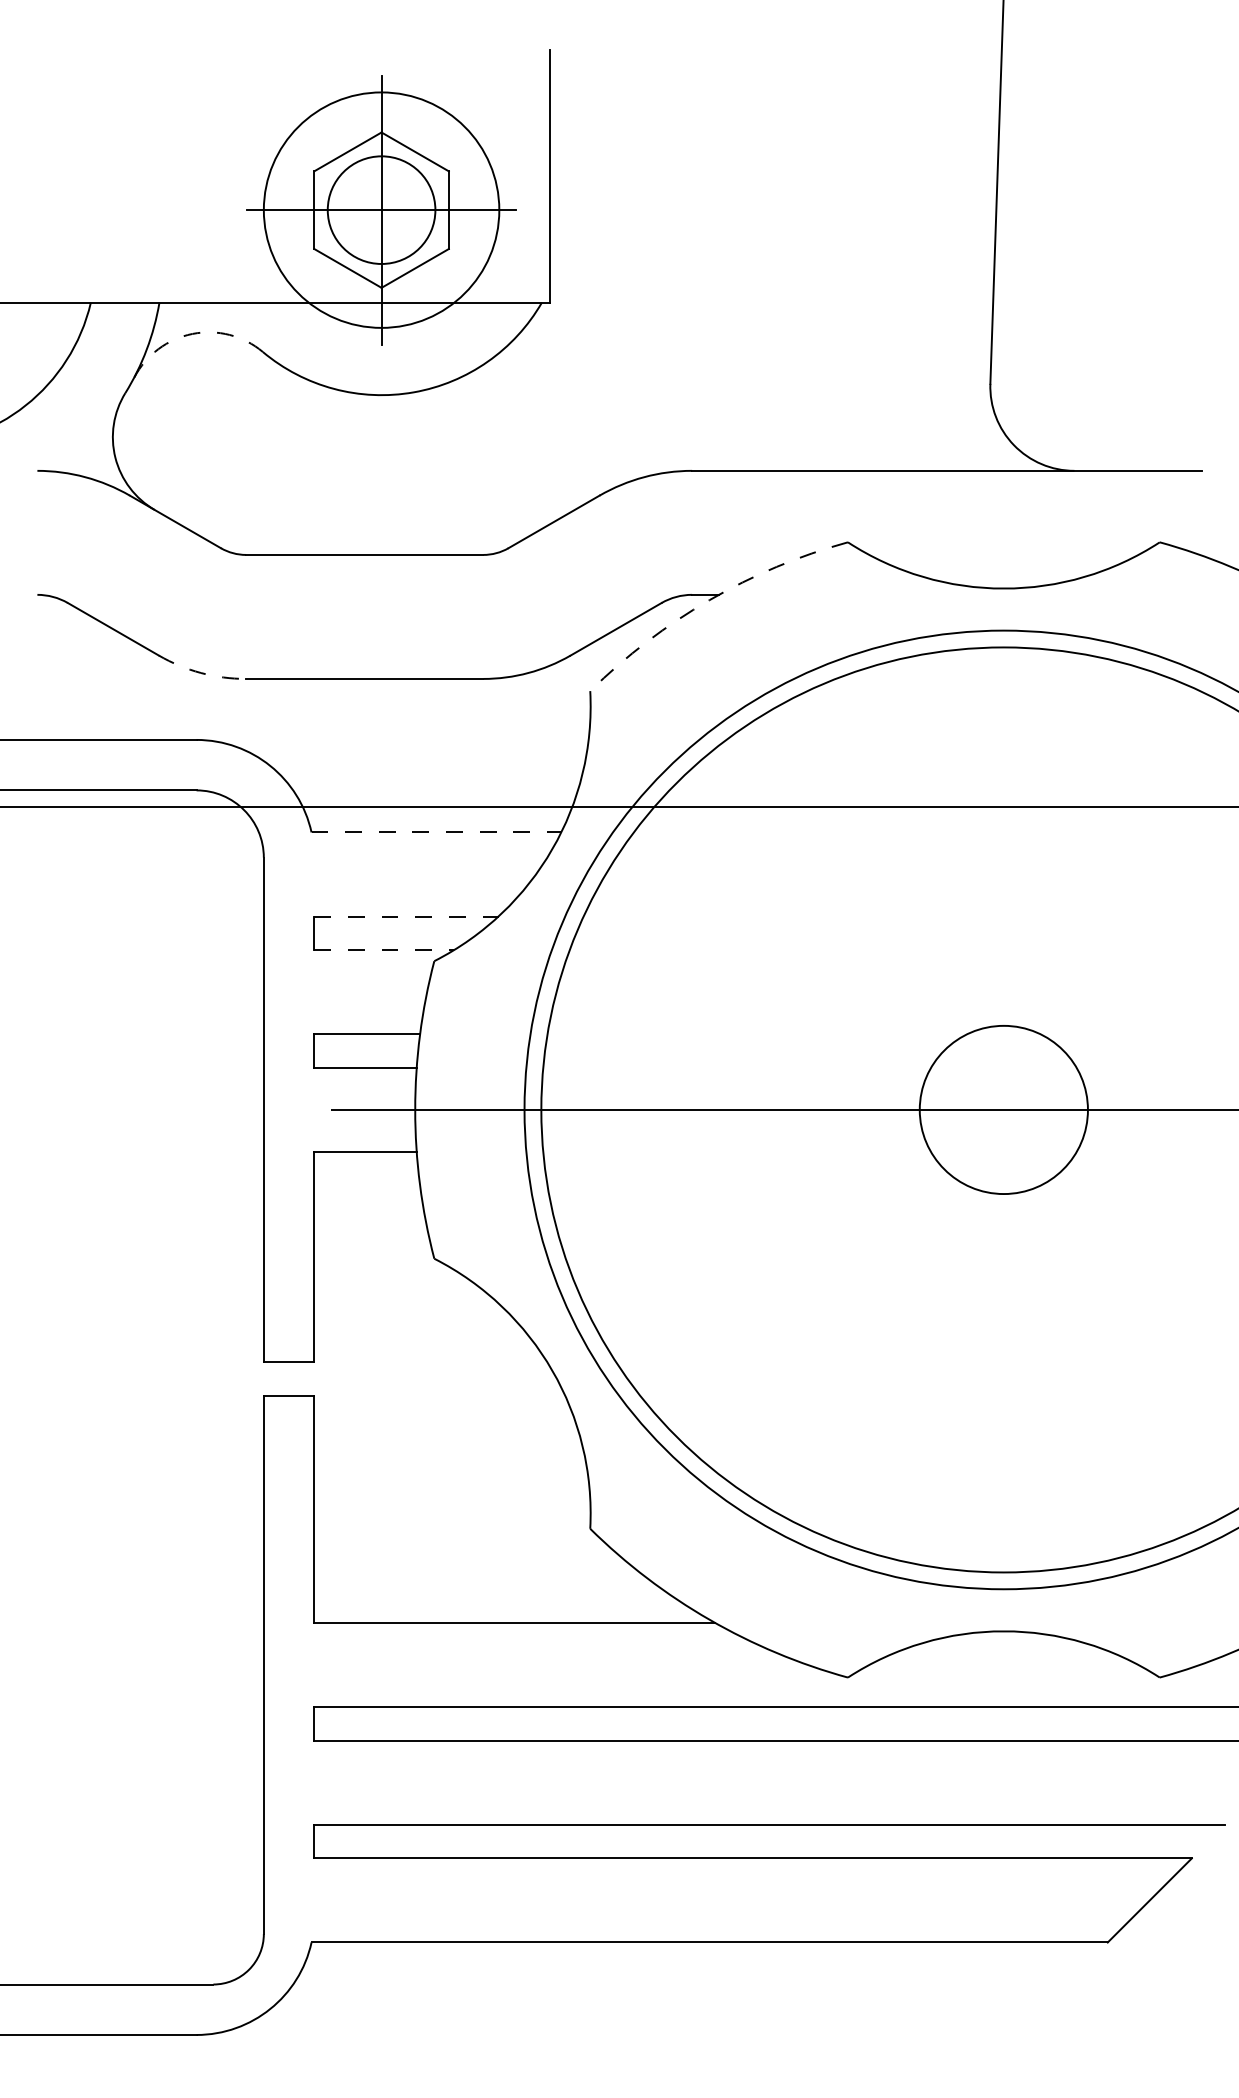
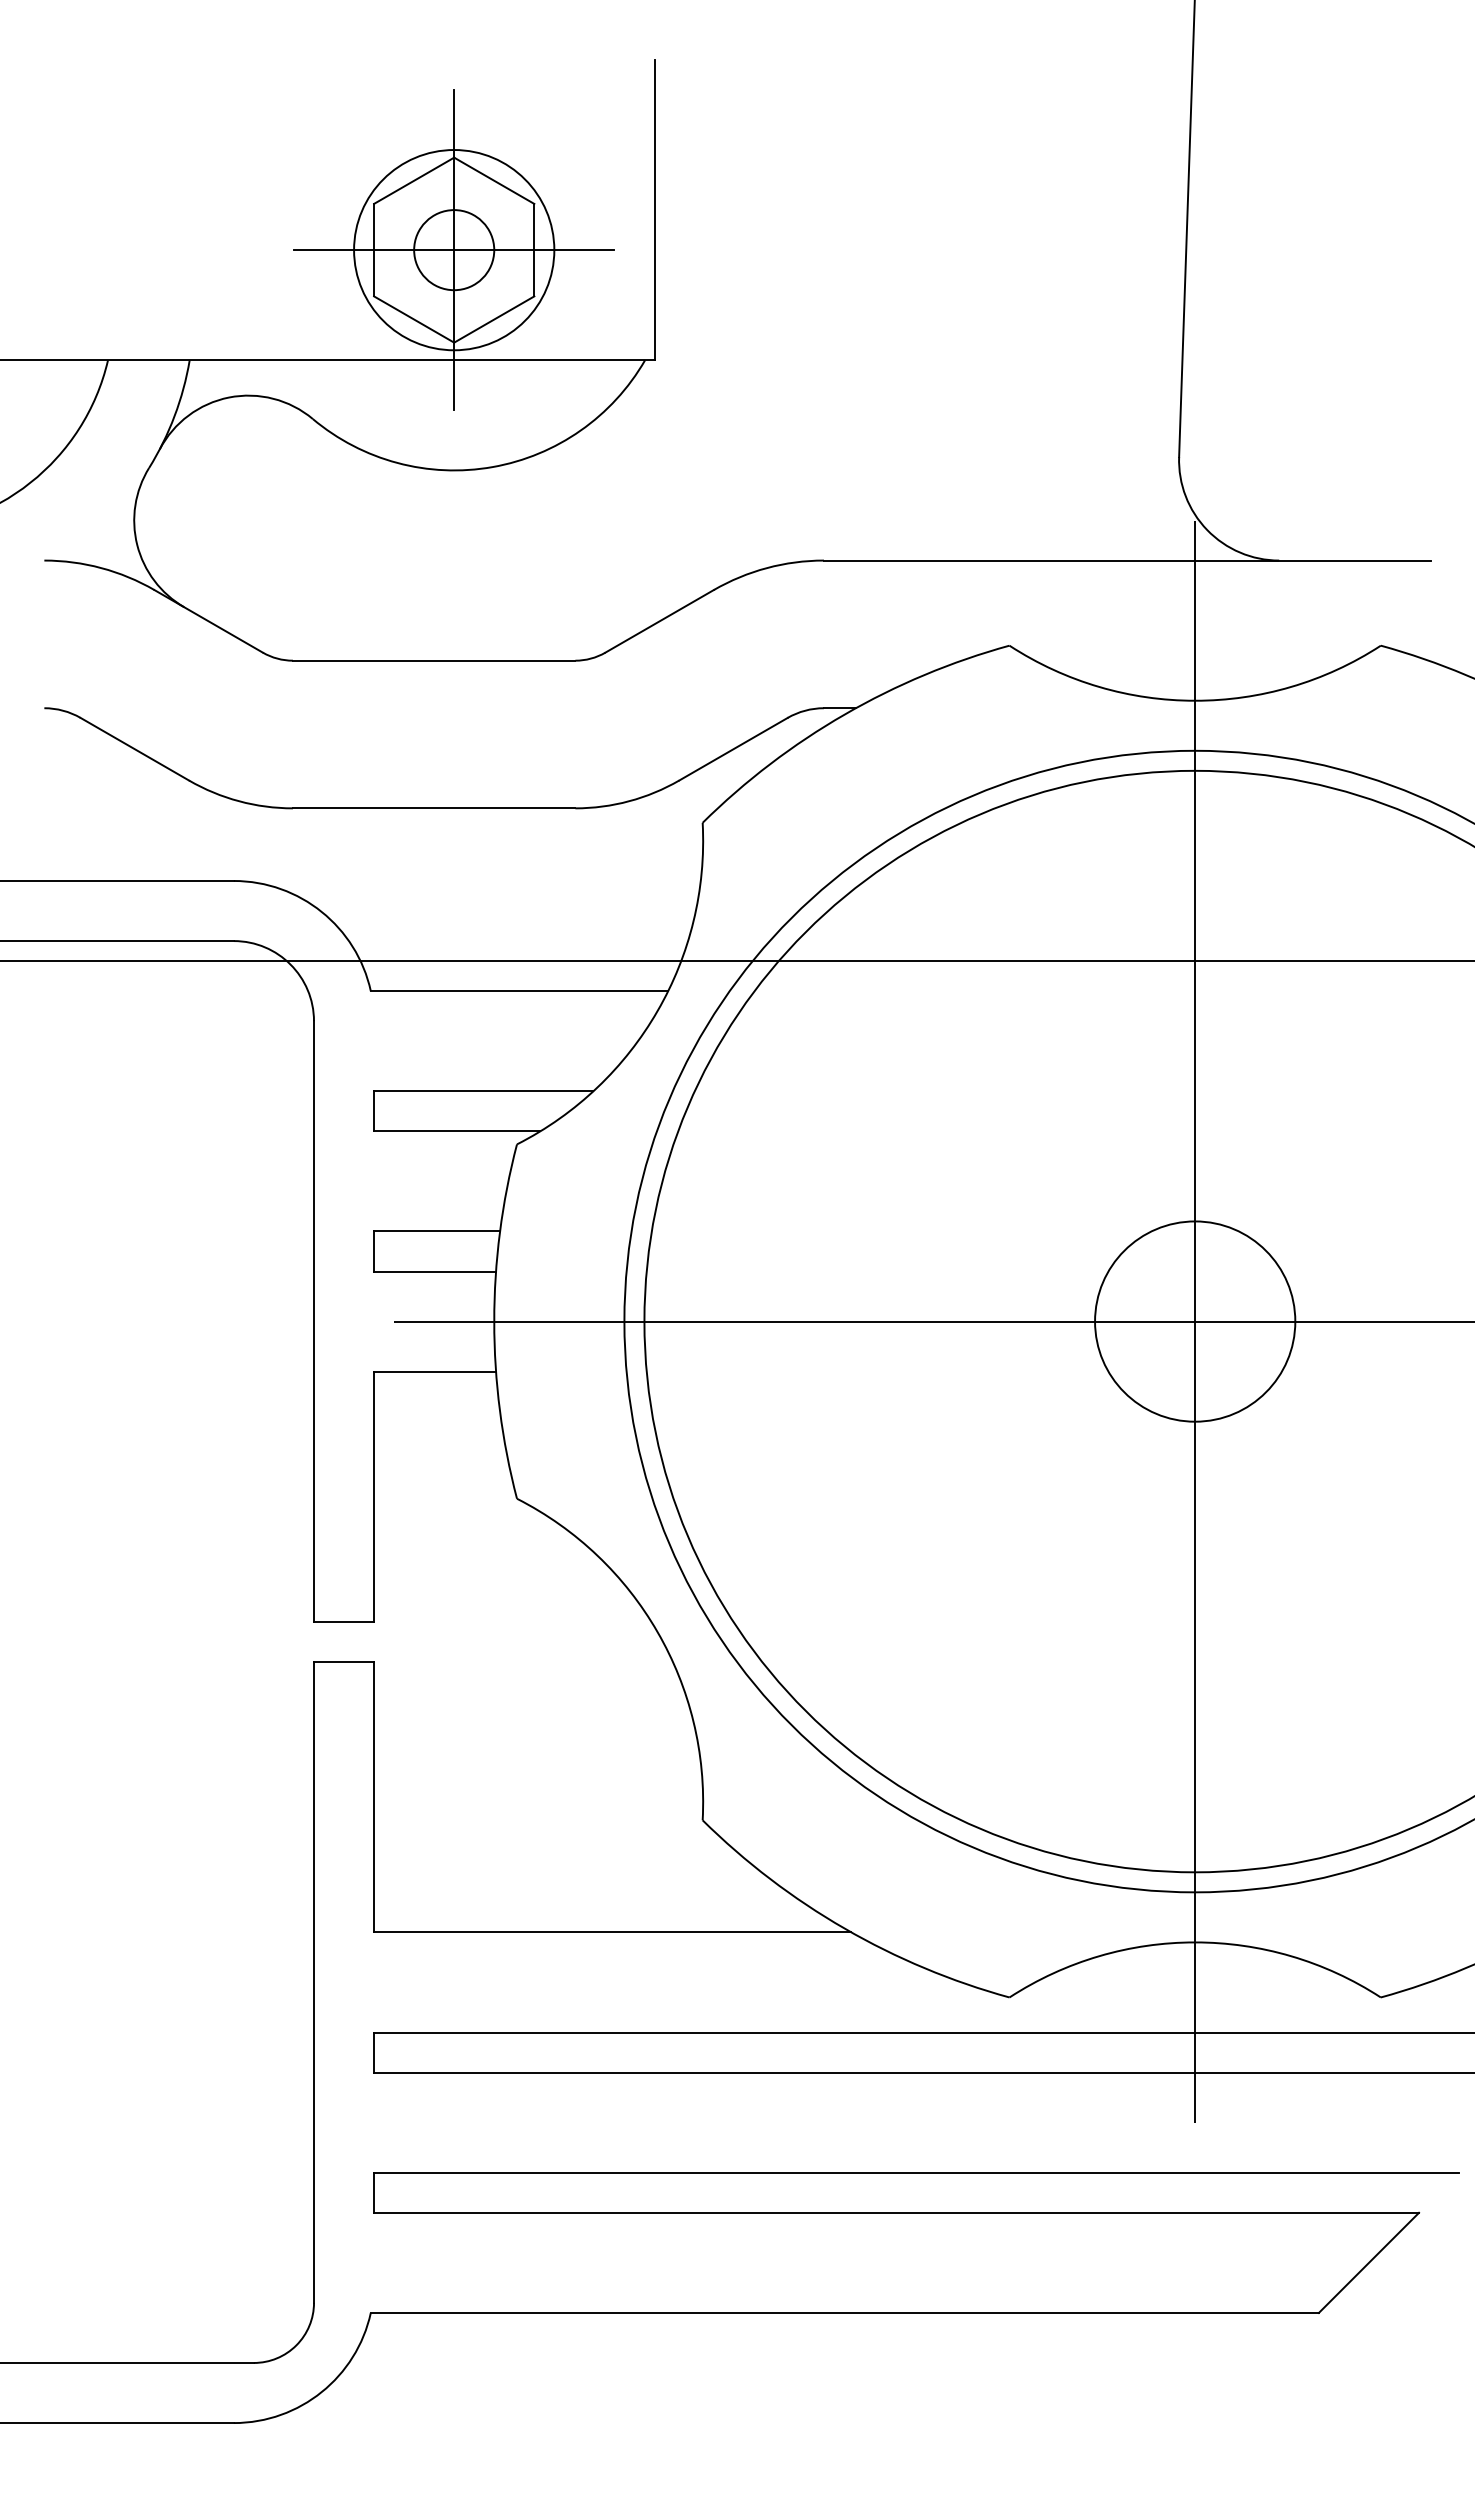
circle: (381, 210) -> (454, 250), size x0.62
circle: (381, 210) -> (454, 250), size x0.71
arc: (192, 333) -> (229, 397), dashed -> solid
arc: (709, 600) -> (844, 714), dashed -> solid
arc: (201, 673) -> (239, 801), dashed -> solid
line: (436, 832) -> (519, 991), dashed -> solid
line: (406, 916) -> (483, 1091), dashed -> solid
line: (384, 950) -> (457, 1131), dashed -> solid
line: (1004, 1109) -> (1195, 1321), added

